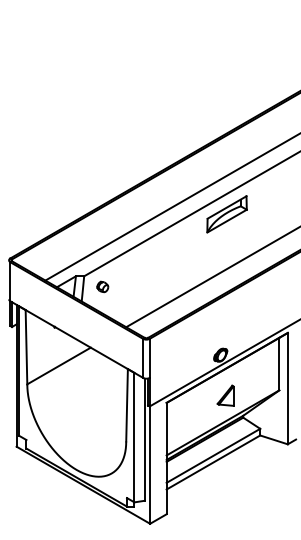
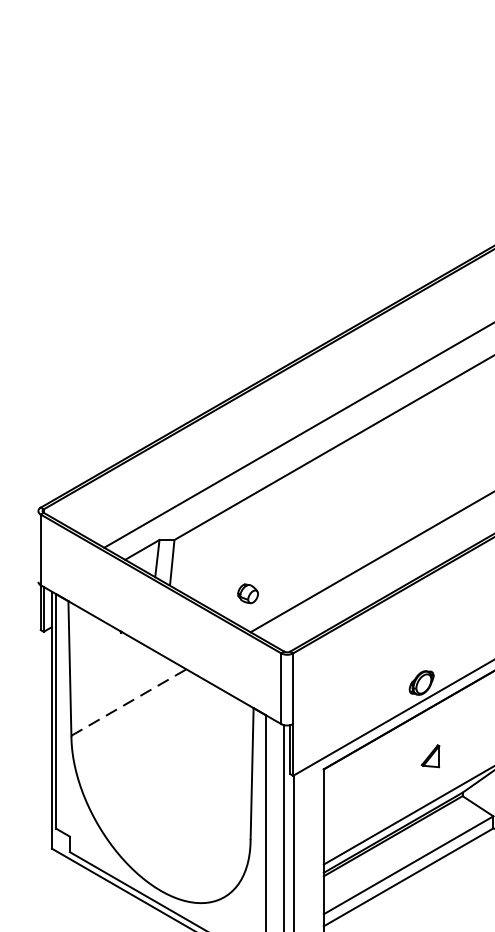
part: (226, 214) -> (432, 428), removed
part: (102, 286) -> (247, 592), moved
line: (59, 366) -> (129, 703), solid -> dashed
part: (225, 395) -> (430, 755), size x0.6

